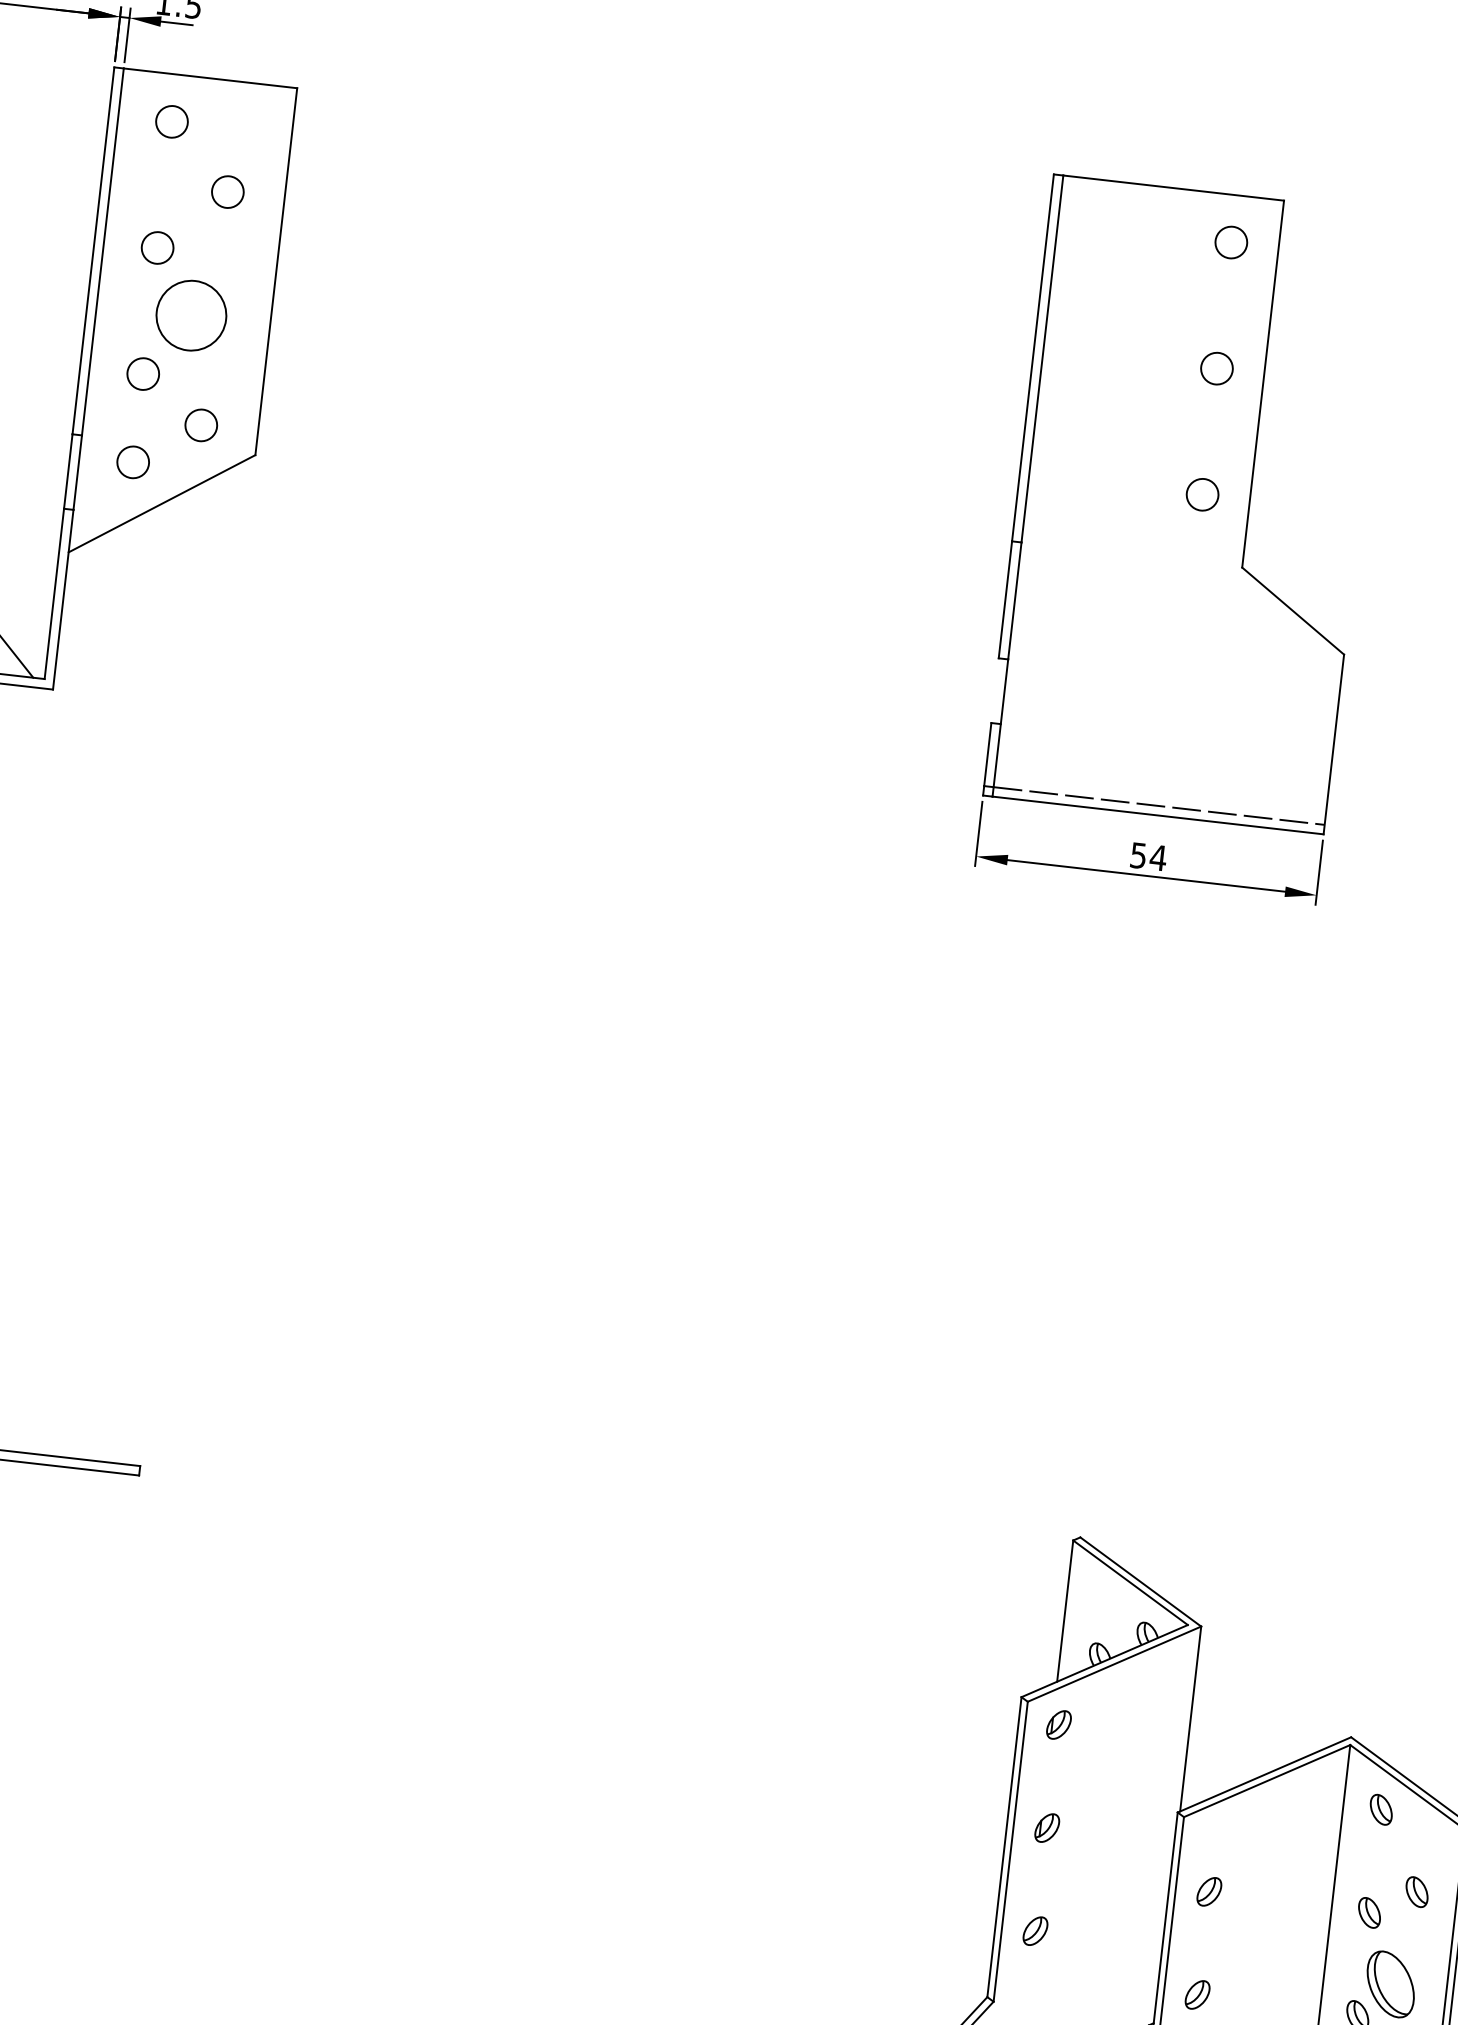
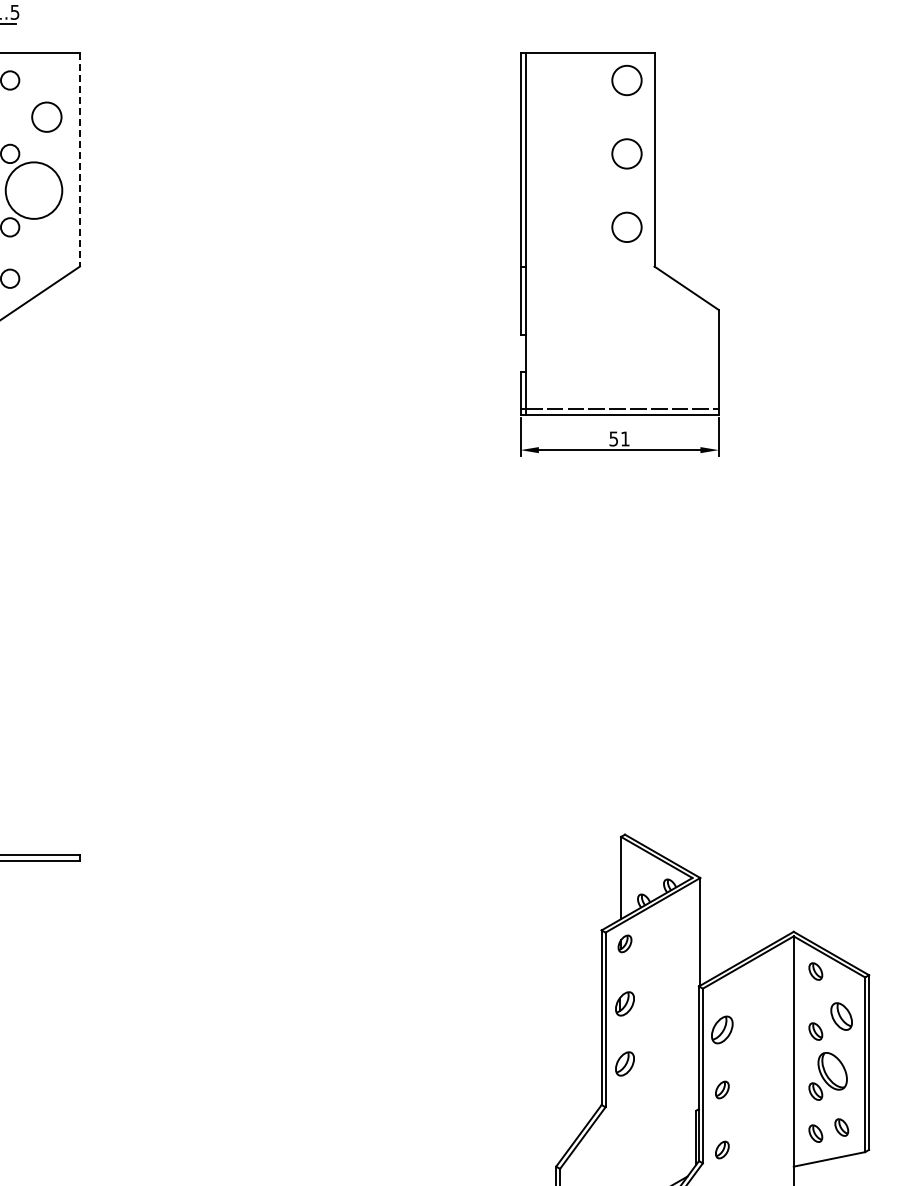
circle: (227, 192) -> (46, 117), size x1.6
circle: (1230, 242) -> (626, 80), size x1.6
line: (275, 271) -> (79, 159), solid -> dashed
circle: (190, 315) -> (33, 190), size x1.4
circle: (1216, 367) -> (626, 153), size x1.6
circle: (200, 426) -> (46, 253), removed
circle: (1201, 494) -> (626, 227), size x1.6
text: (1158, 857) -> (625, 438), 54 -> 51
part: (1046, 1827) -> (624, 1003), size x1.4
part: (1209, 1891) -> (722, 1029), size x1.6
part: (1416, 1892) -> (841, 1016), size x1.6
part: (1034, 1930) -> (624, 1063), size x1.4

